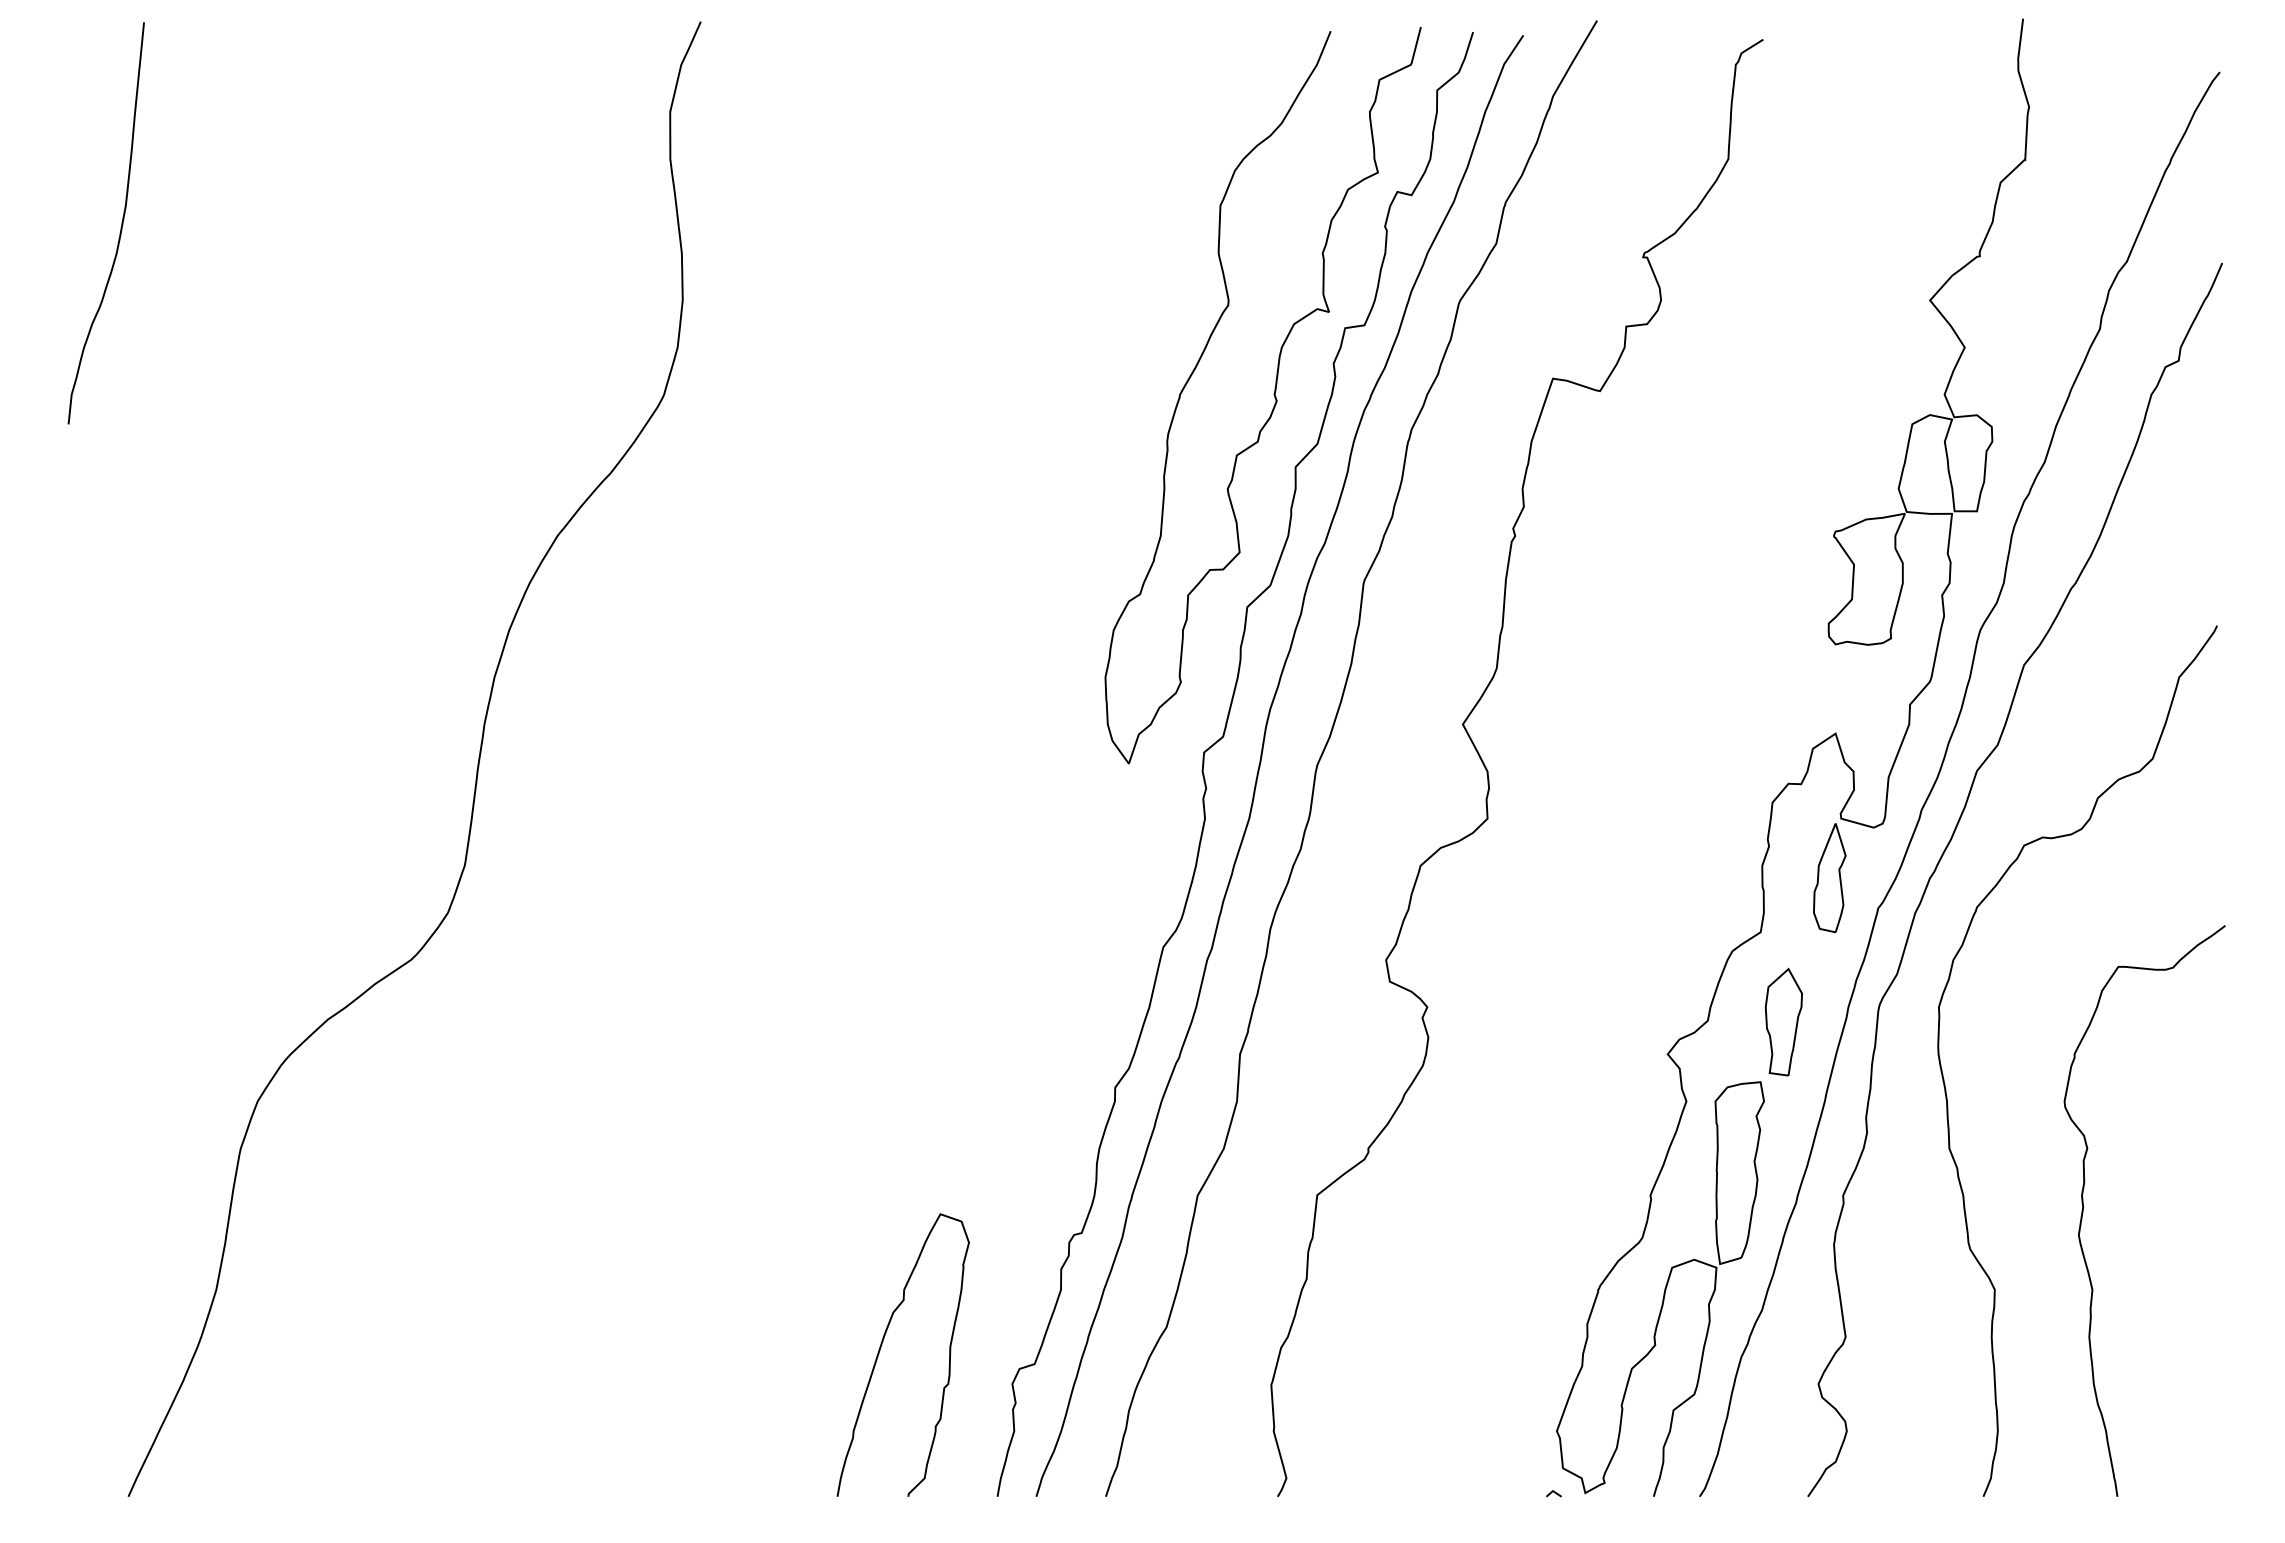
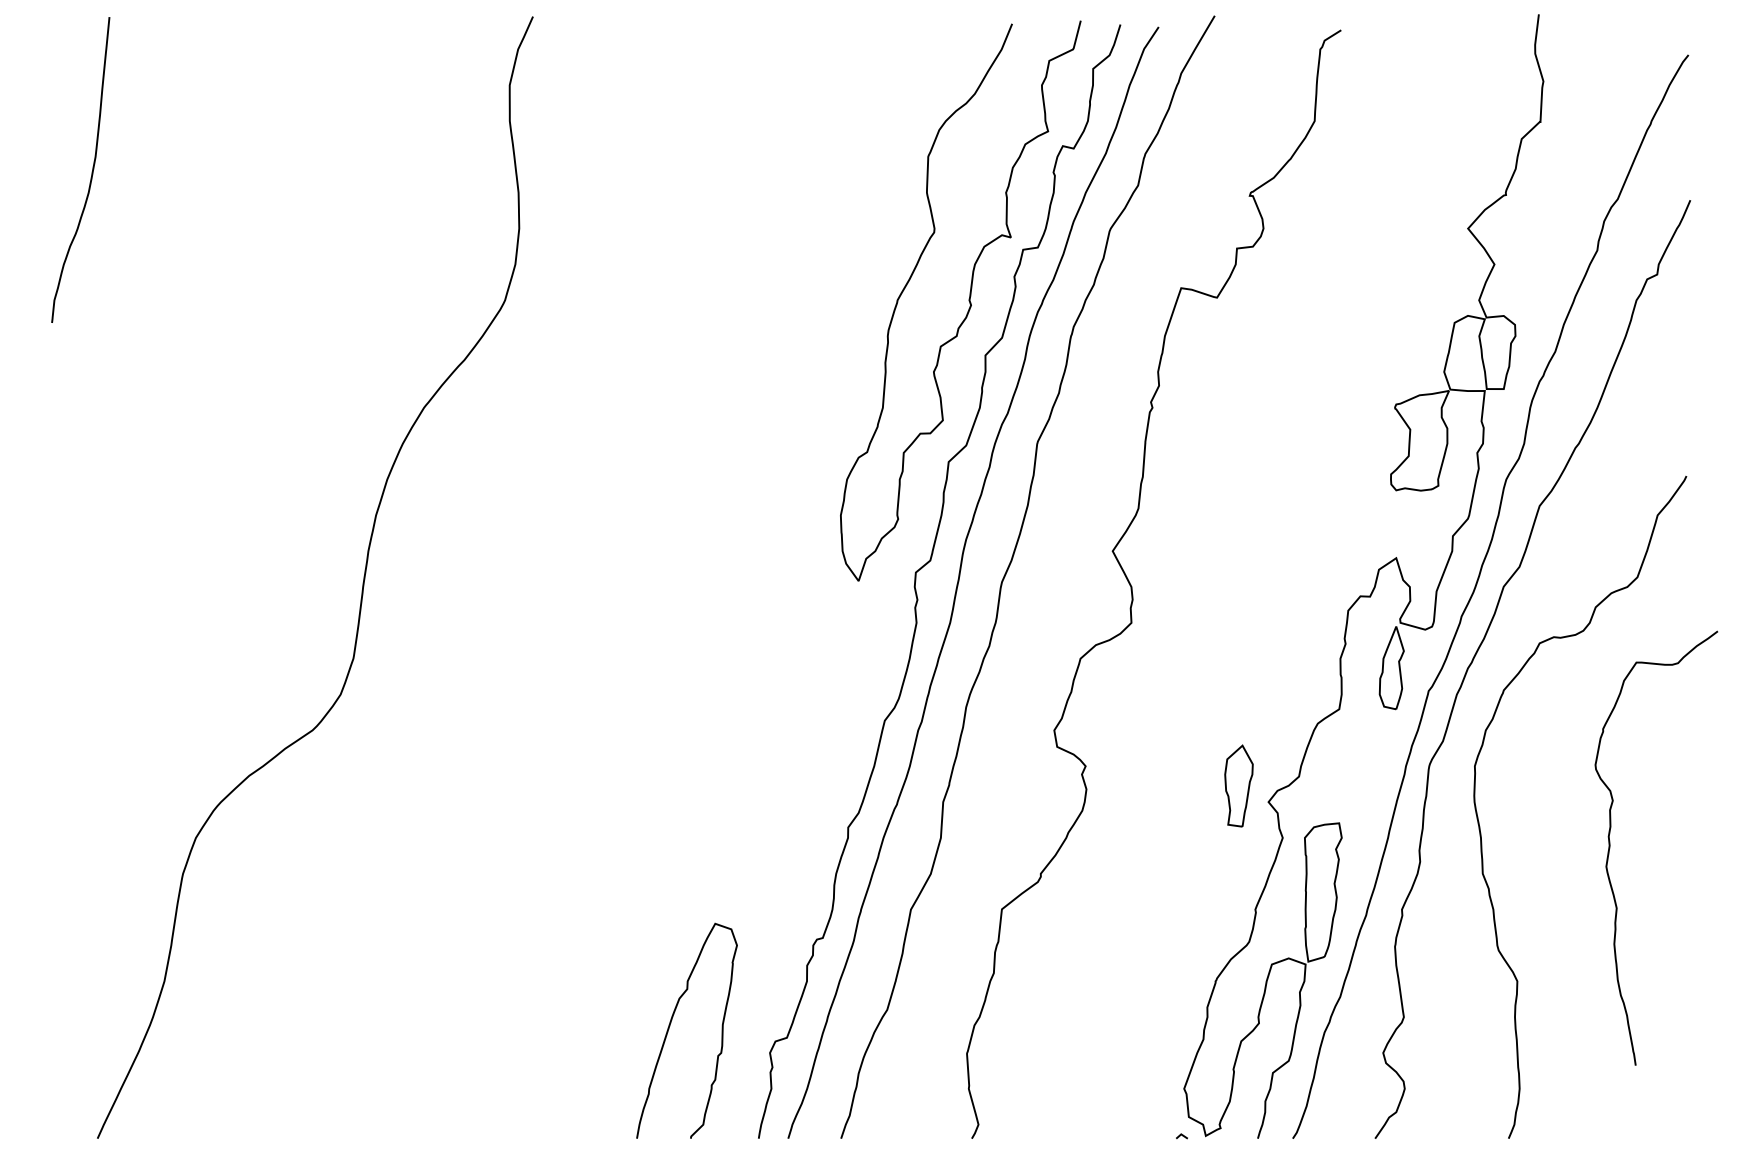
part: (1783, 1021) -> (1238, 785), moved
curve: (2084, 1207) -> (1610, 845), moved

